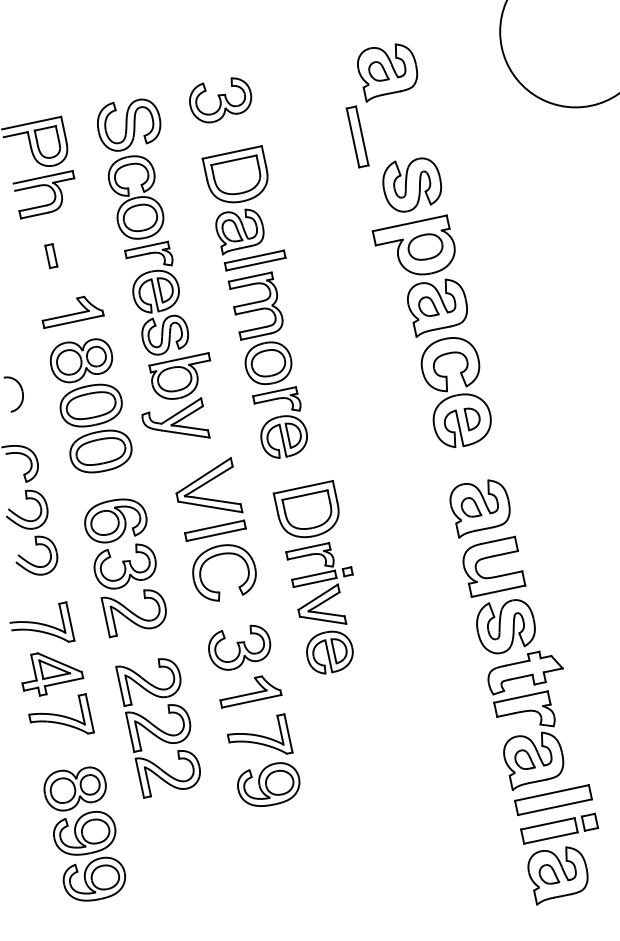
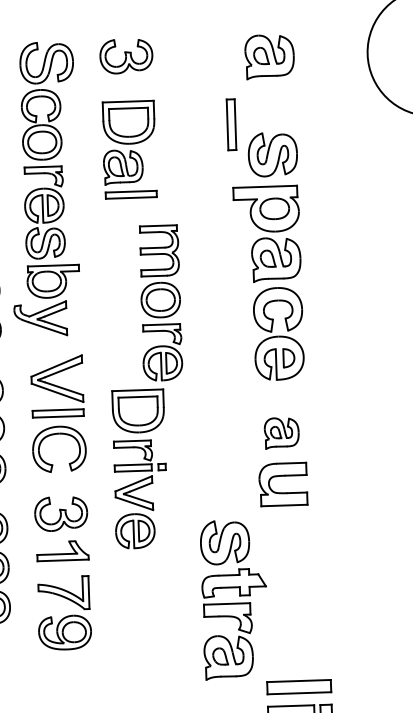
part: (357, 136) -> (231, 124), moved
part: (267, 364) -> (159, 300), moved
part: (479, 508) -> (280, 433), size x0.7
part: (520, 694) -> (227, 601), moved

